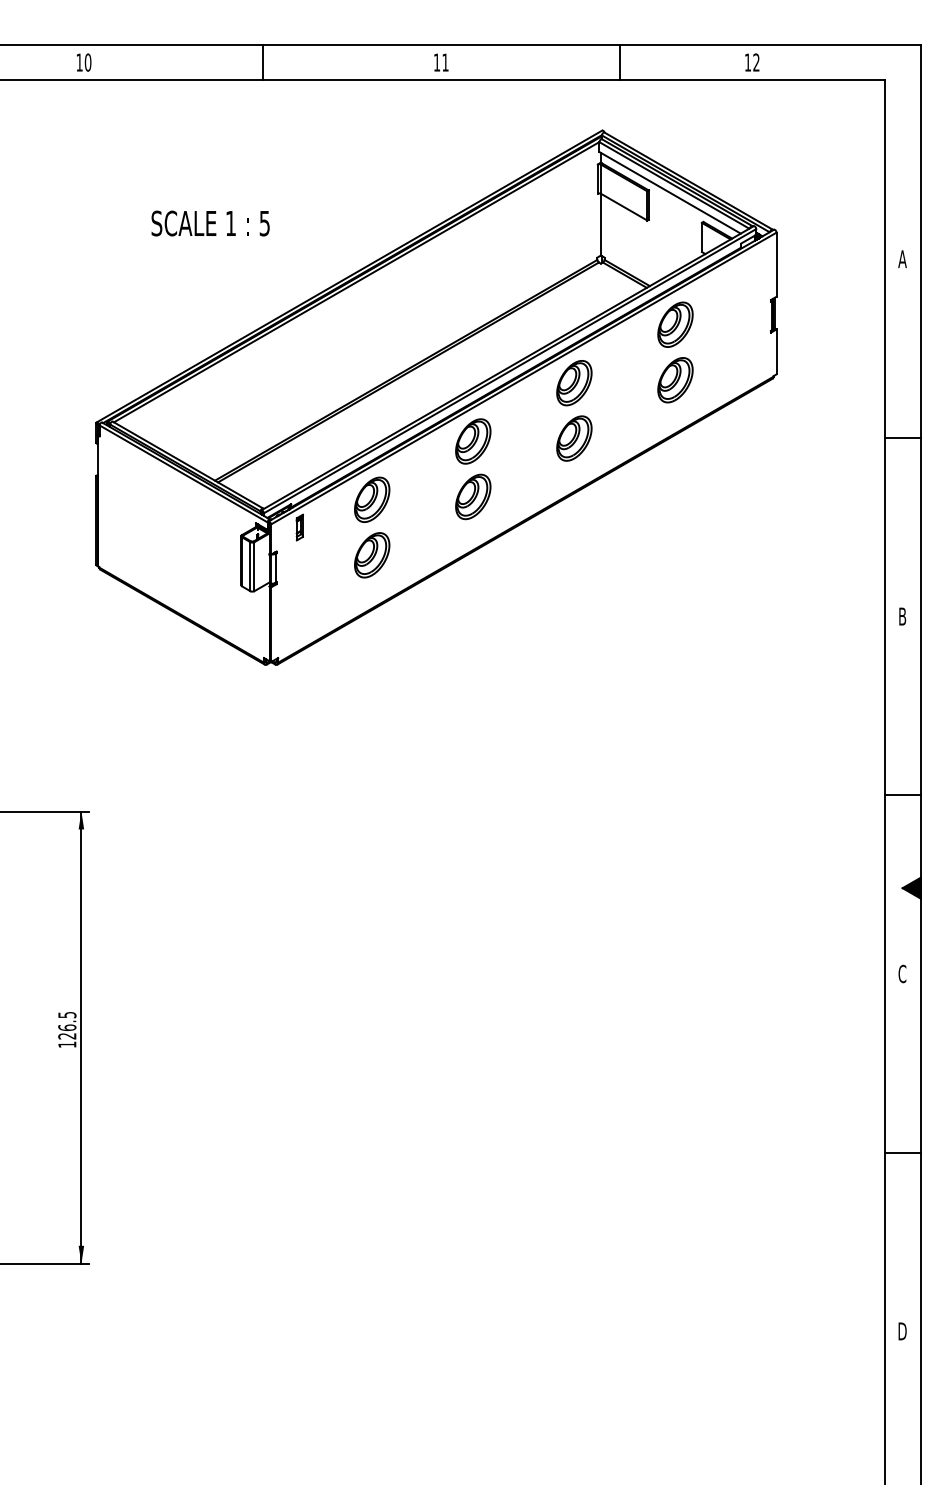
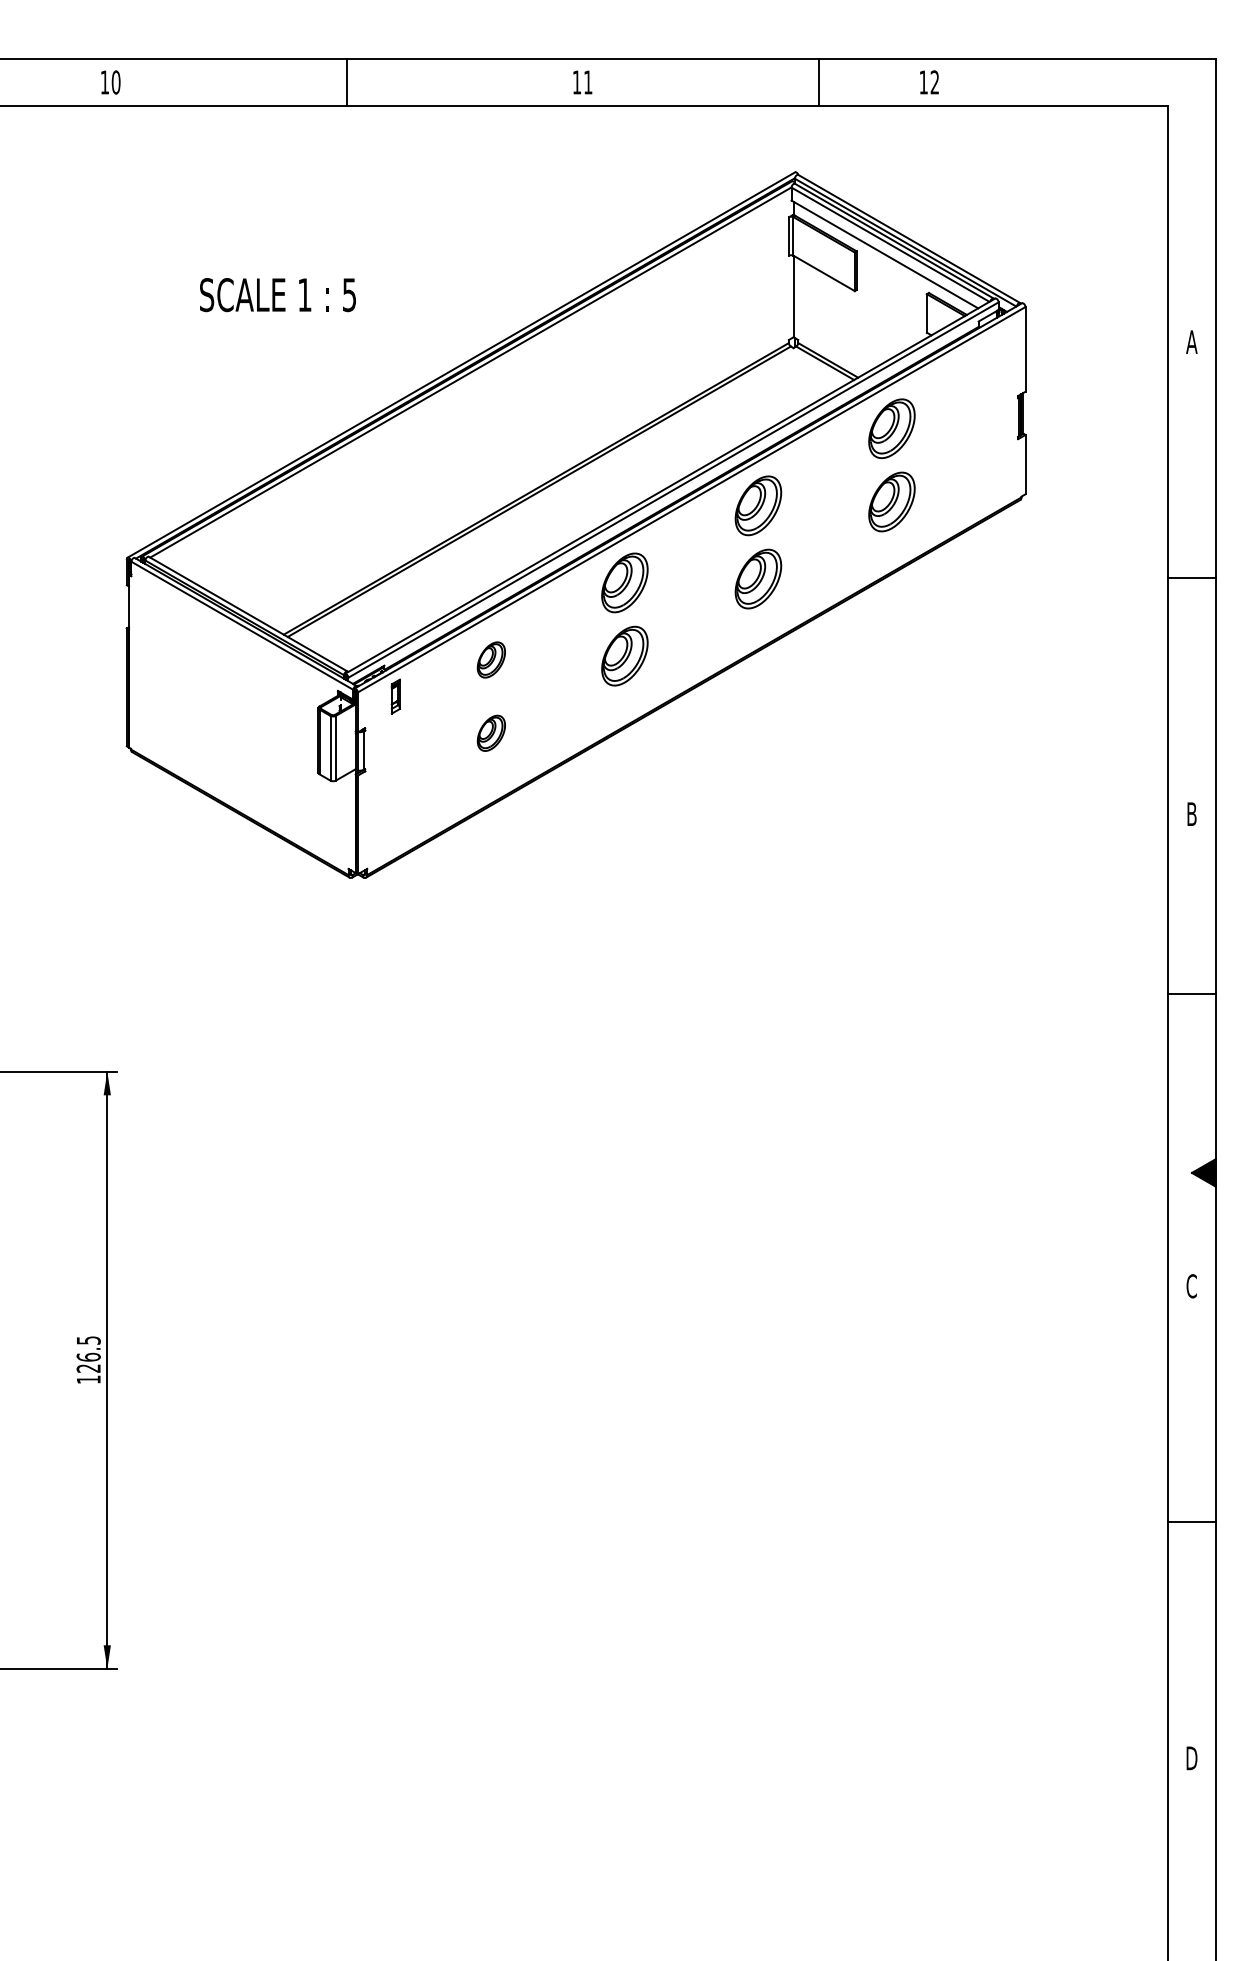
text: (752, 62) -> (929, 82), moved
part: (372, 499) -> (491, 659), size x0.6
part: (372, 555) -> (491, 733), size x0.6
line: (902, 795) -> (1191, 994), moved

